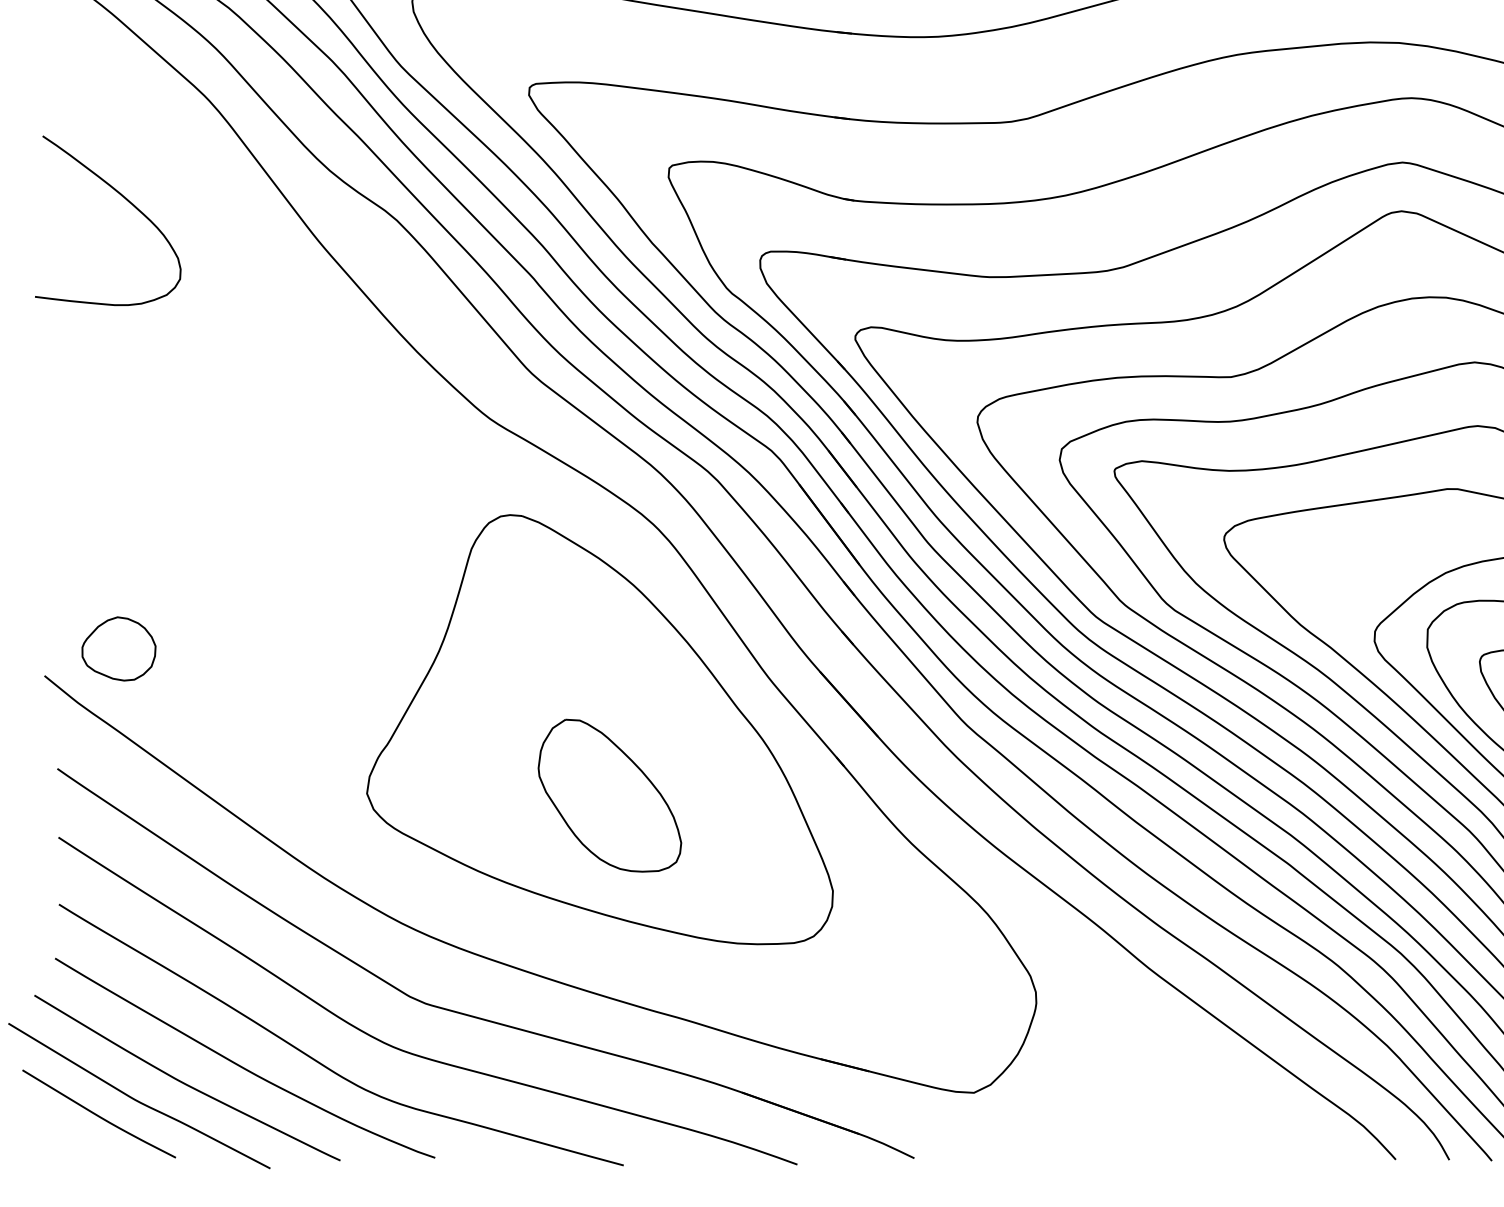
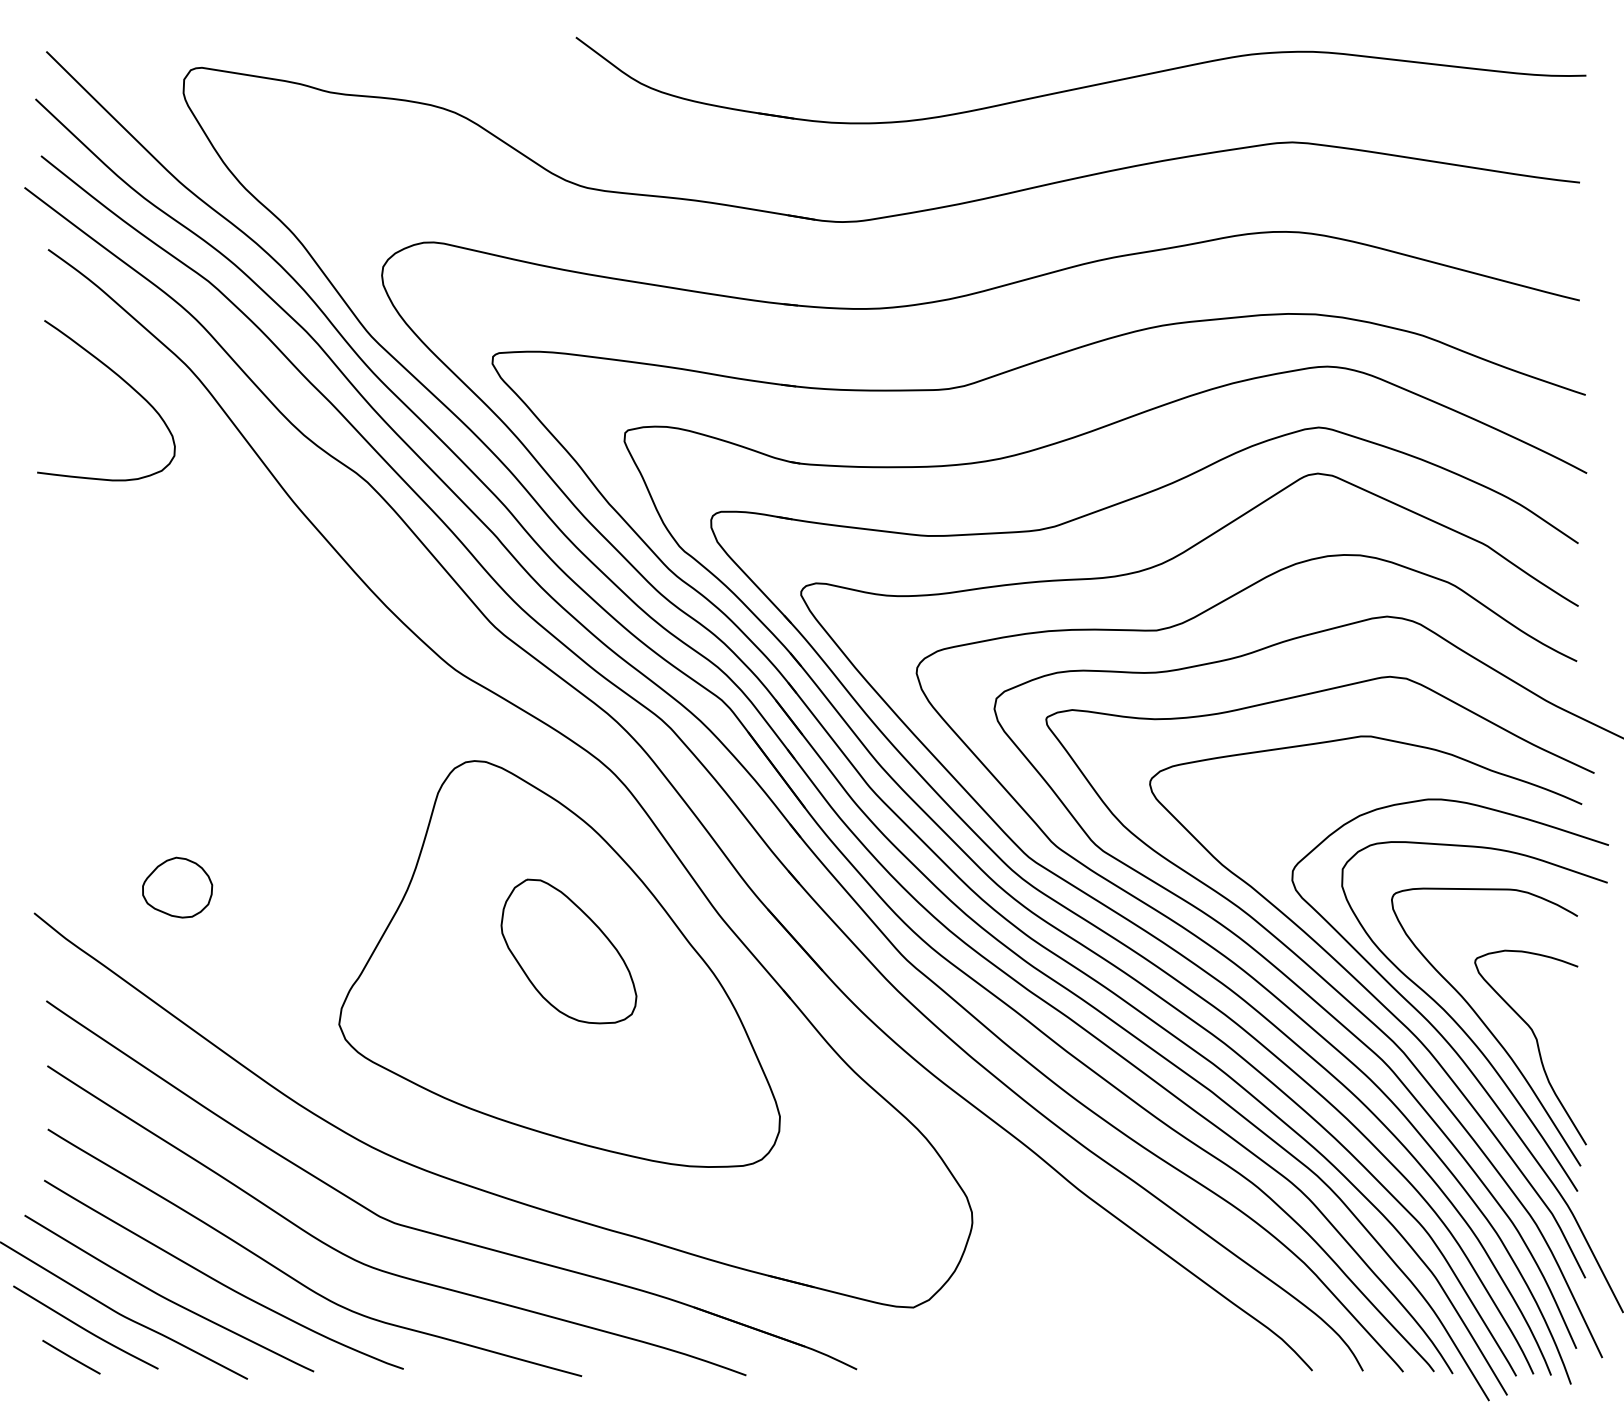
curve: (127, 201) -> (124, 382), moved
part: (118, 648) -> (177, 887), moved
part: (609, 795) -> (568, 951), moved
line: (84, 1144) -> (71, 1356), added

